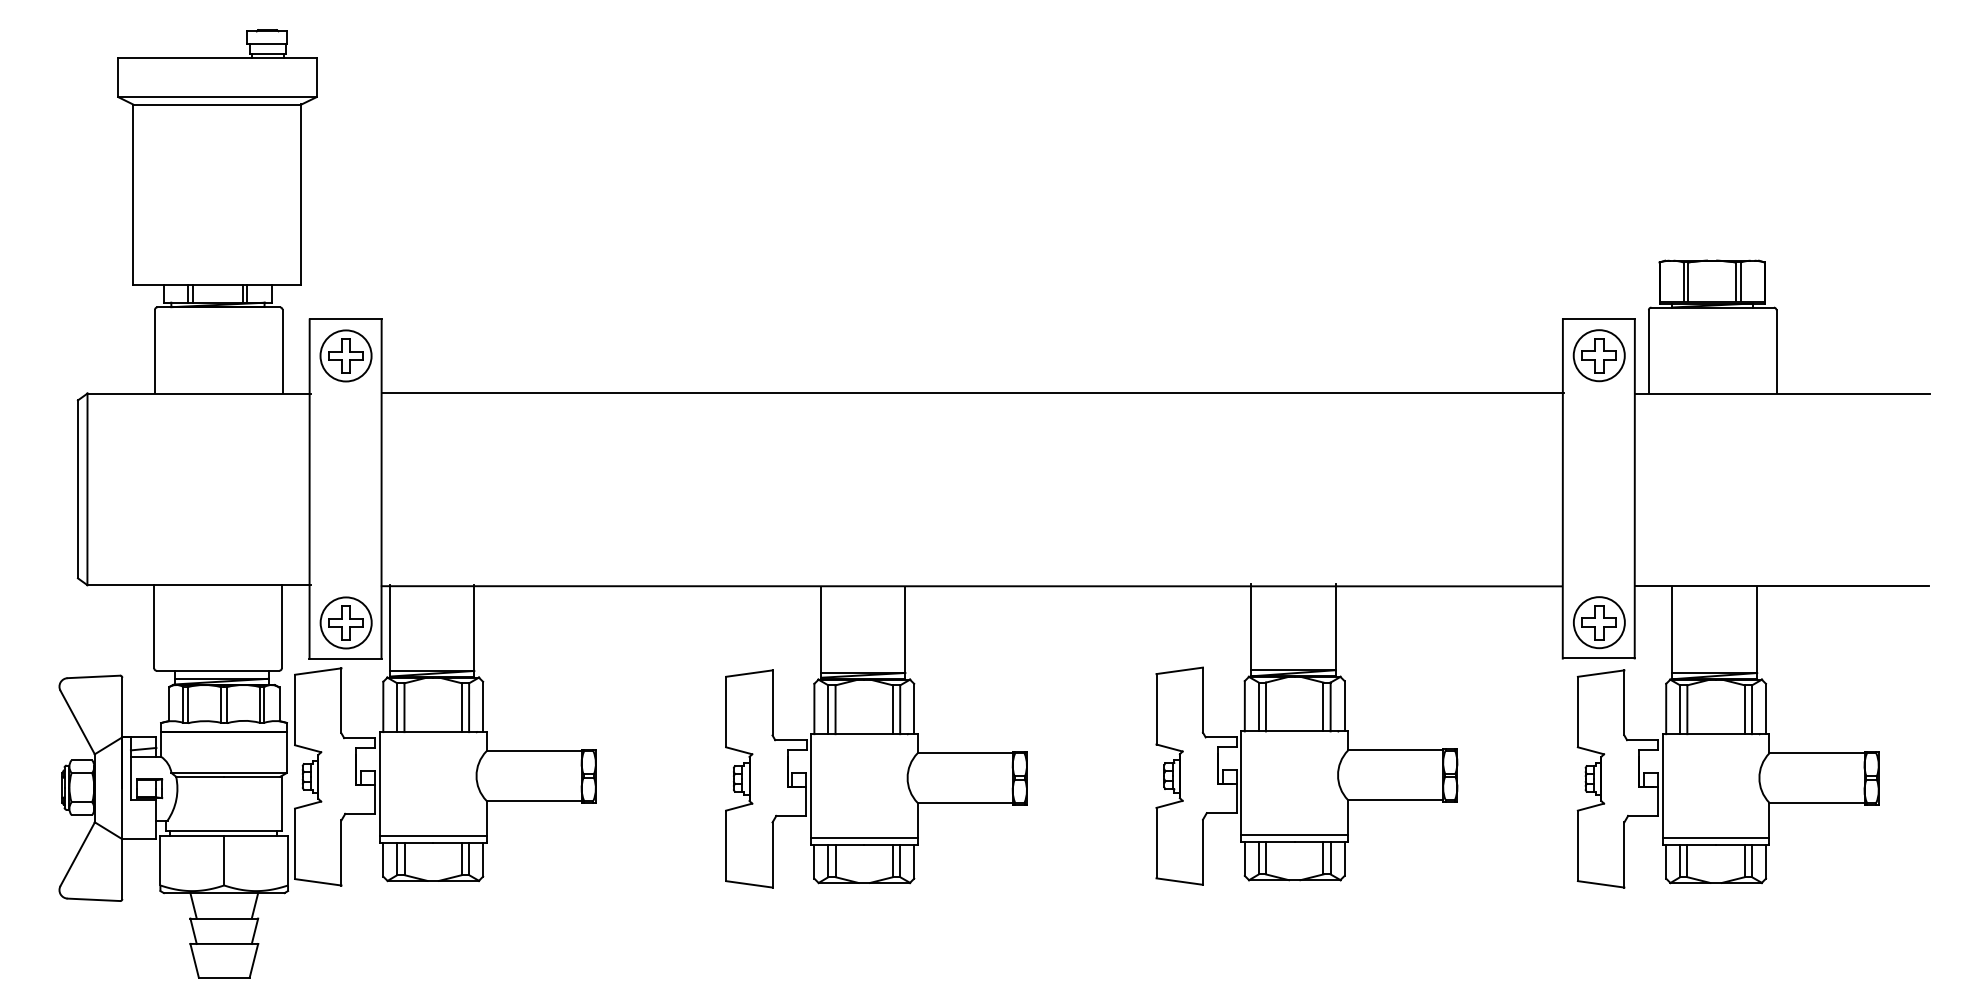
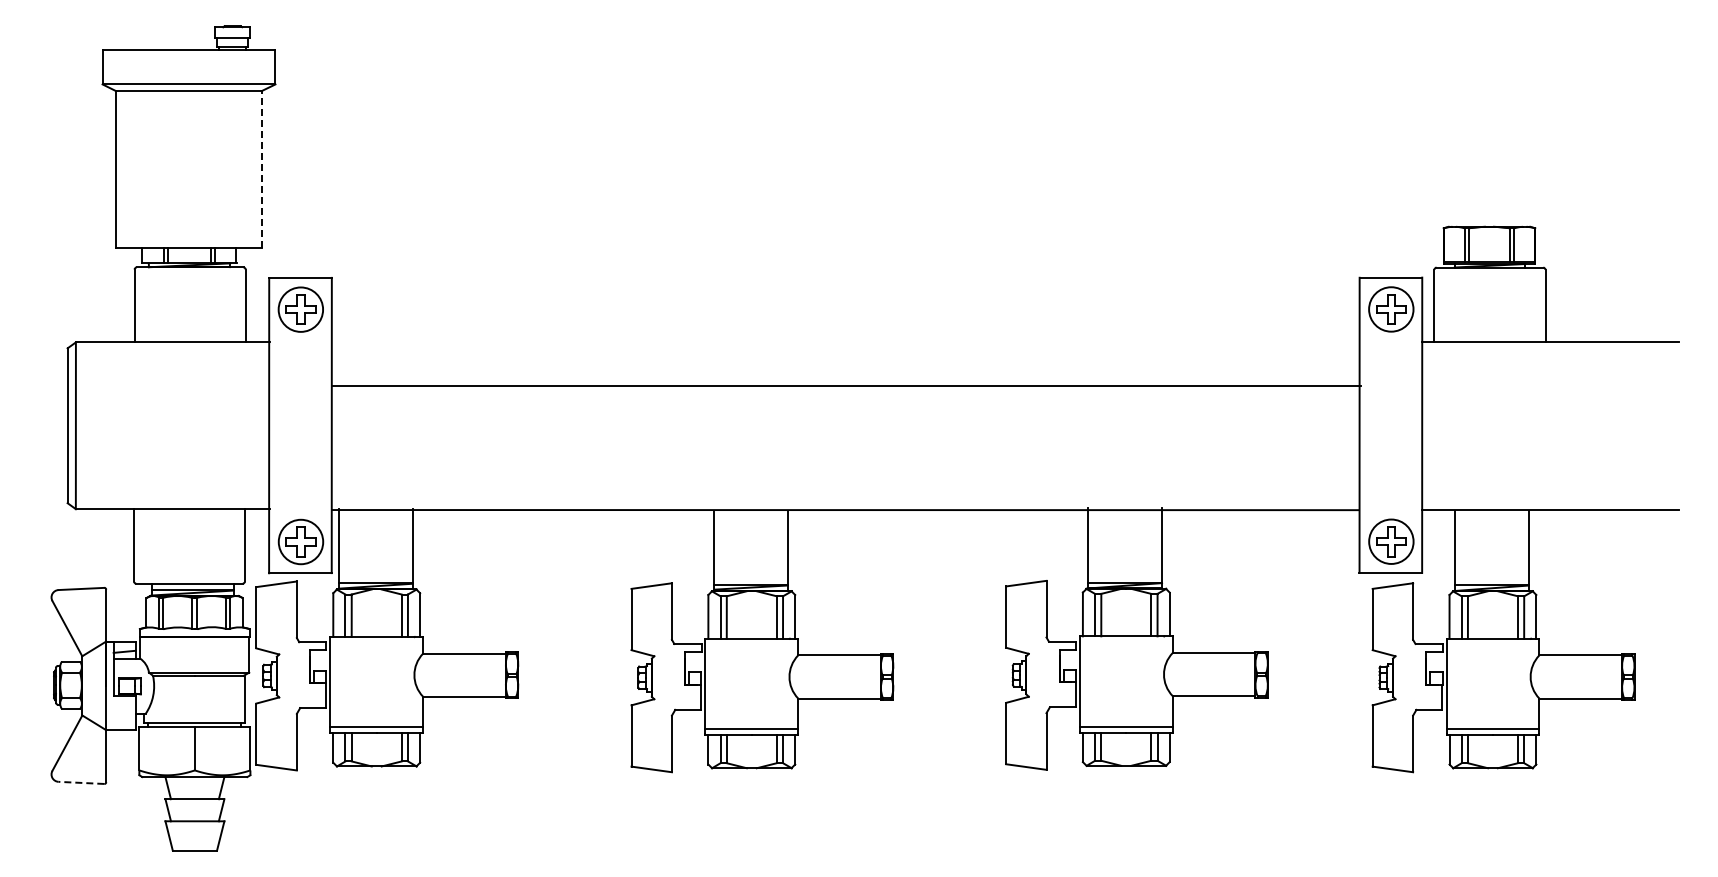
line: (300, 194) -> (261, 169), solid -> dashed
line: (973, 393) -> (846, 386), moved
line: (93, 899) -> (81, 782), solid -> dashed

